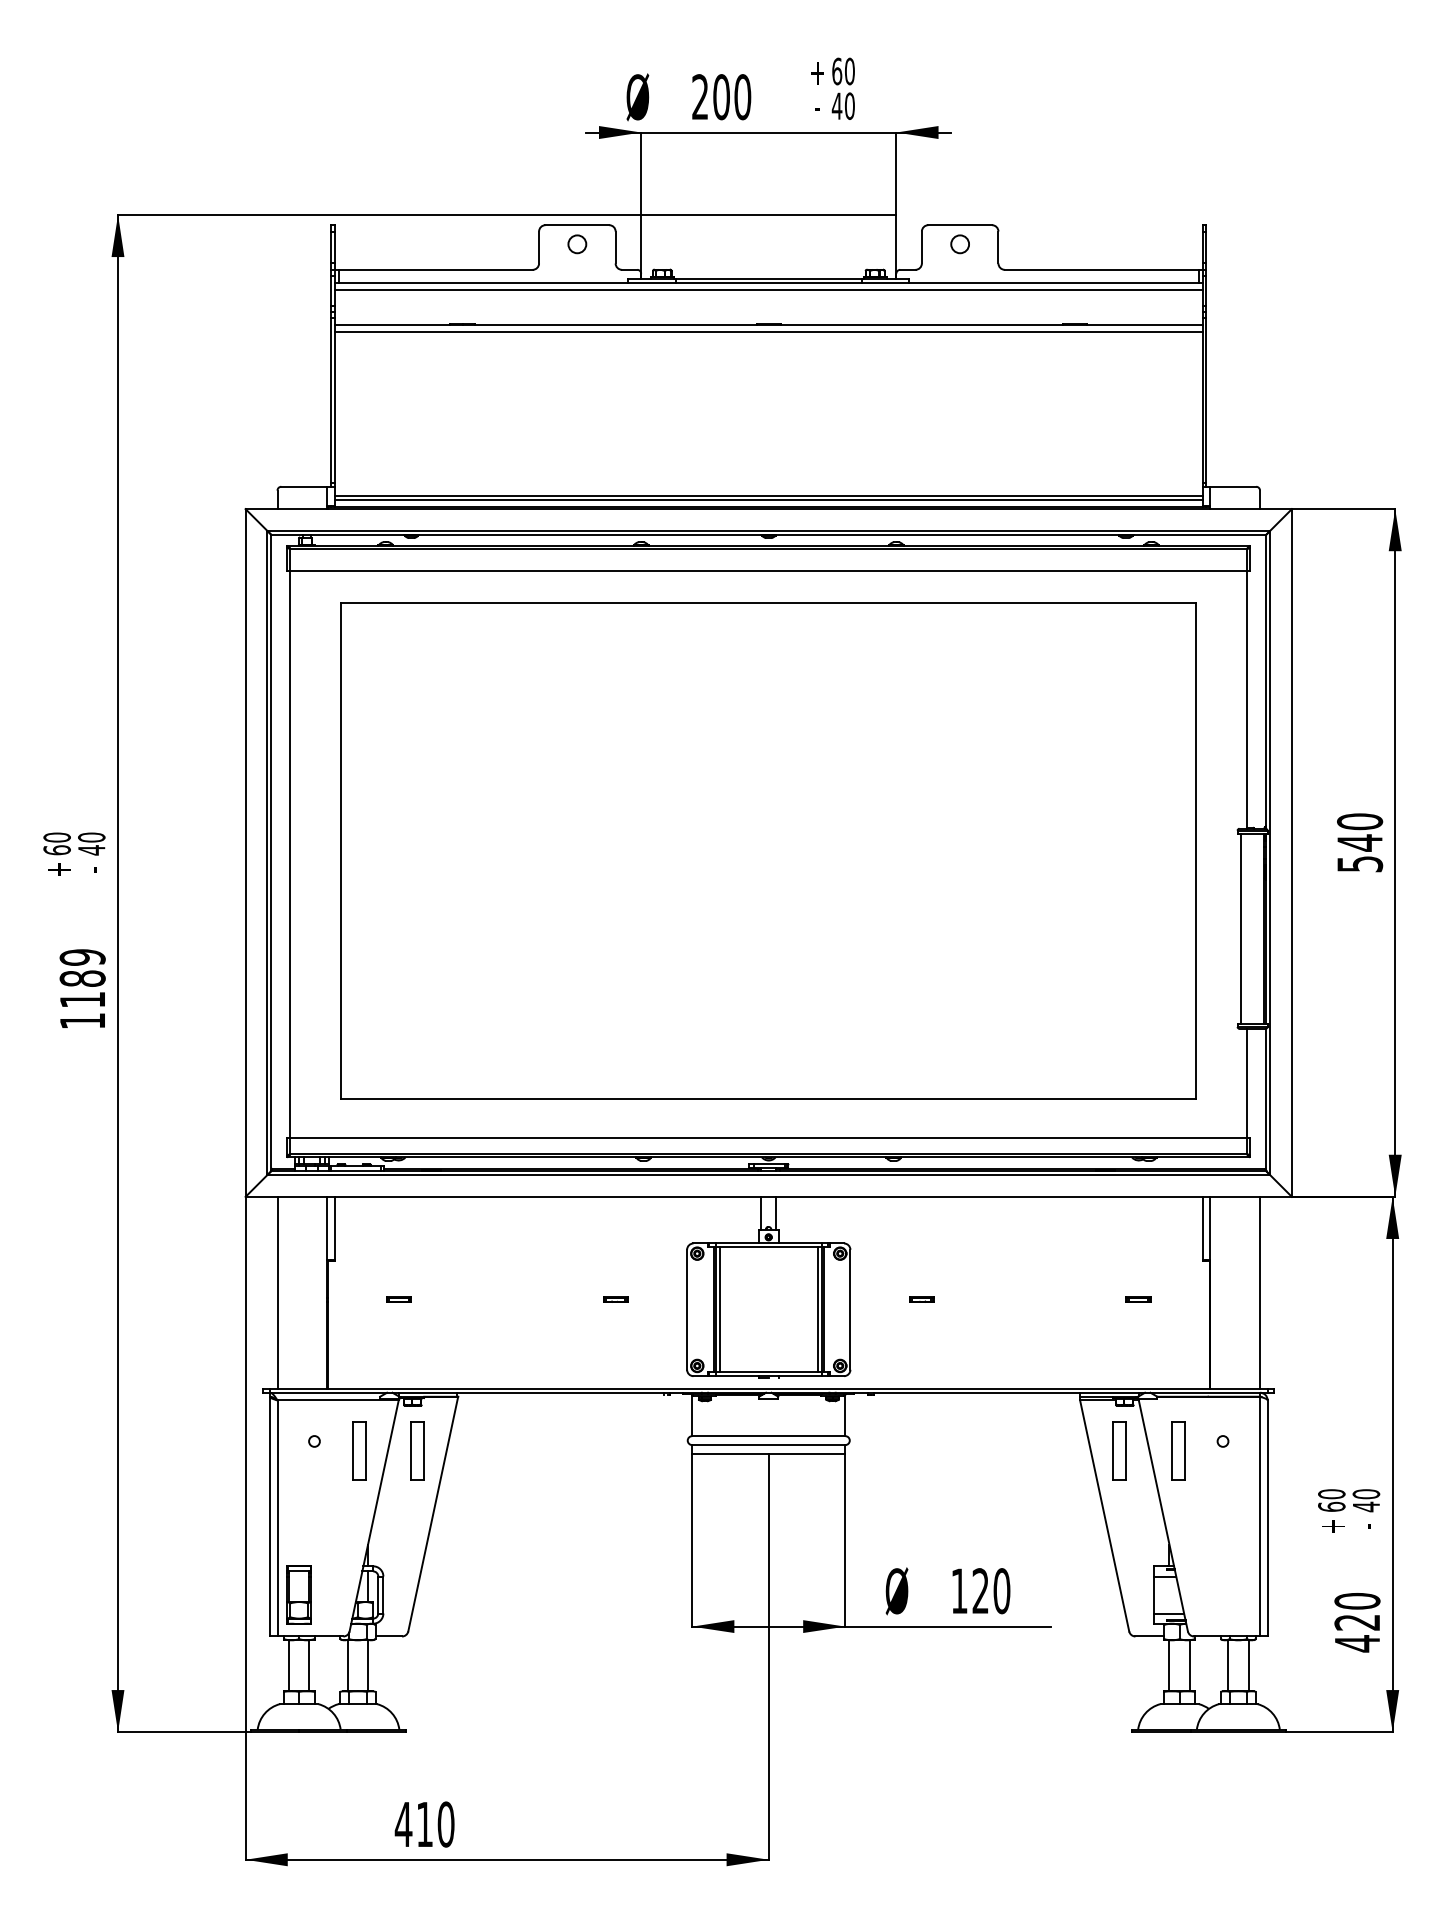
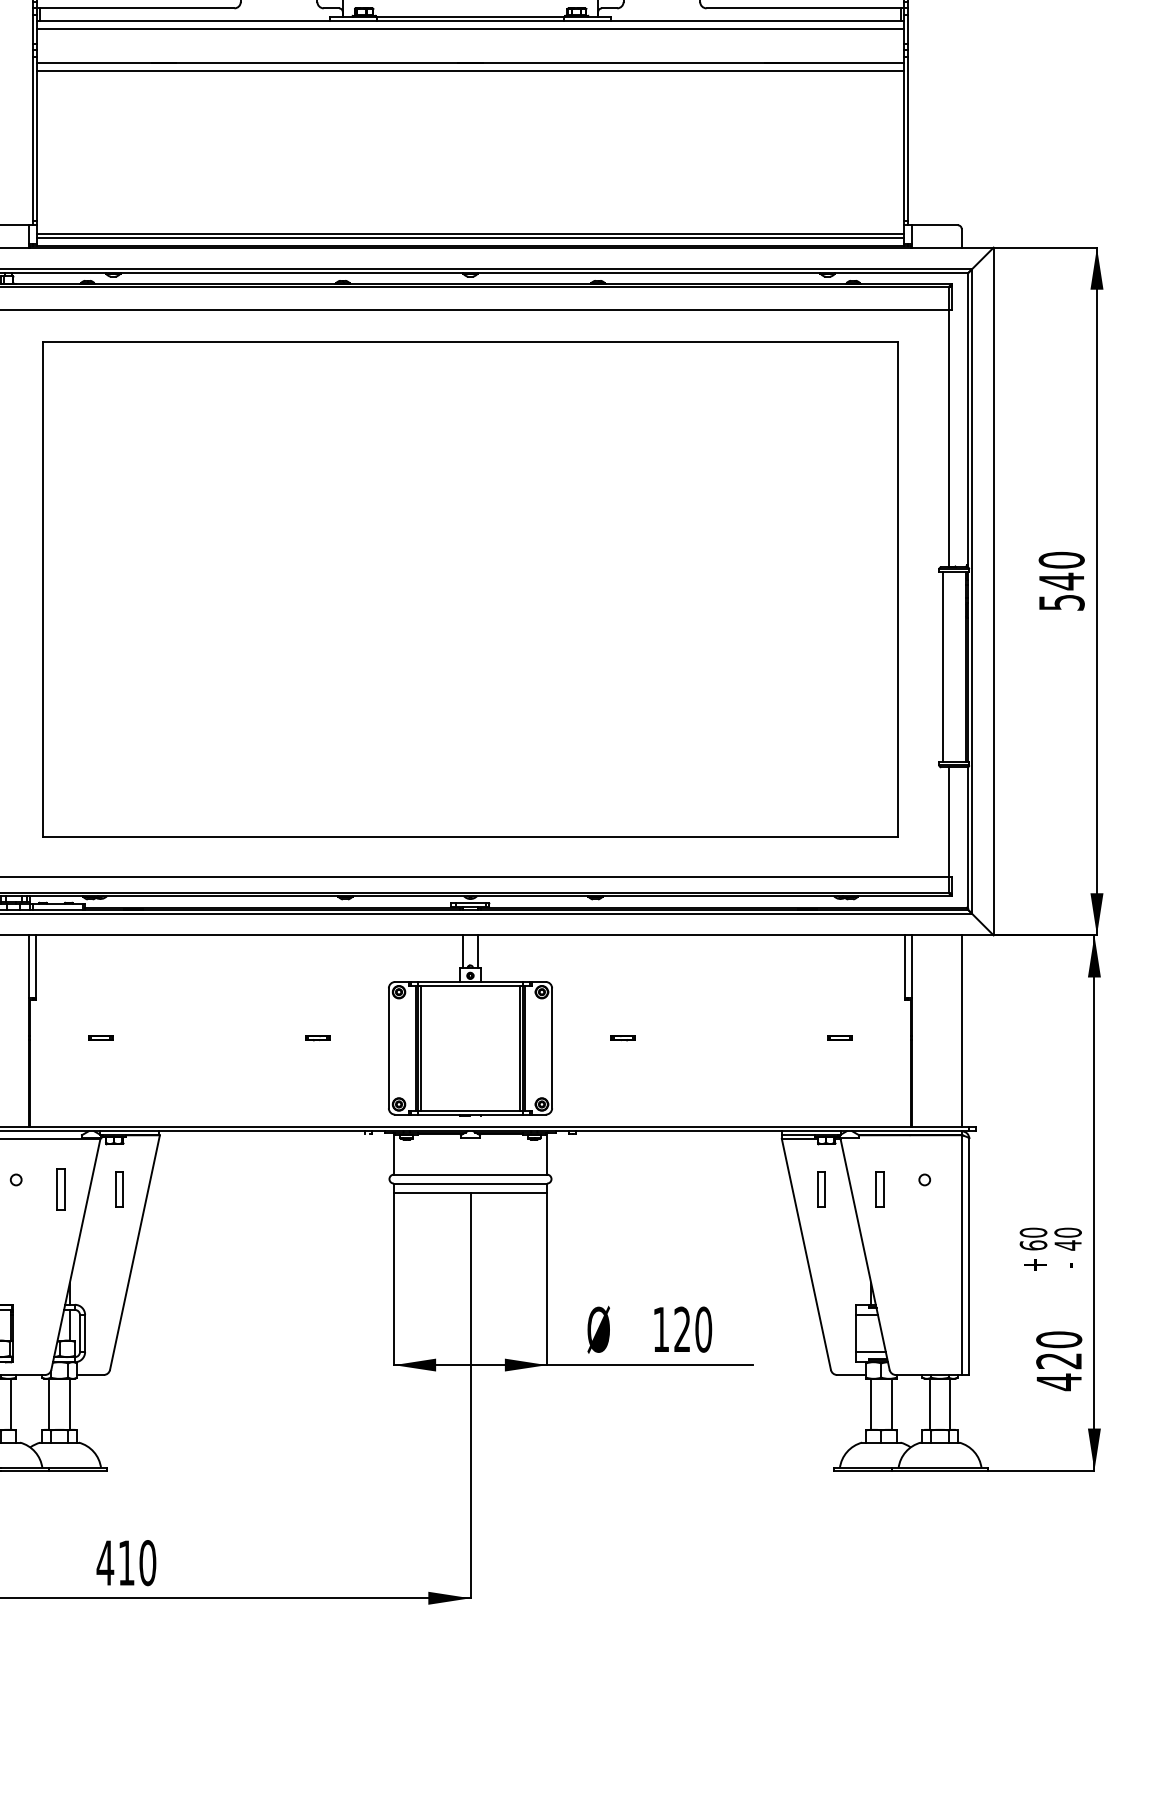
part: (359, 1450) -> (61, 1189), size x0.7
part: (417, 1450) -> (119, 1189), size x0.6
part: (1119, 1450) -> (821, 1189), size x0.6
part: (1178, 1450) -> (880, 1189), size x0.6

